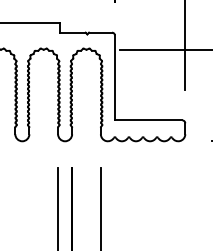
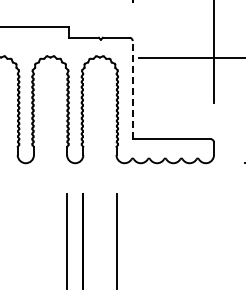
line: (114, 77) -> (132, 89), solid -> dashed

